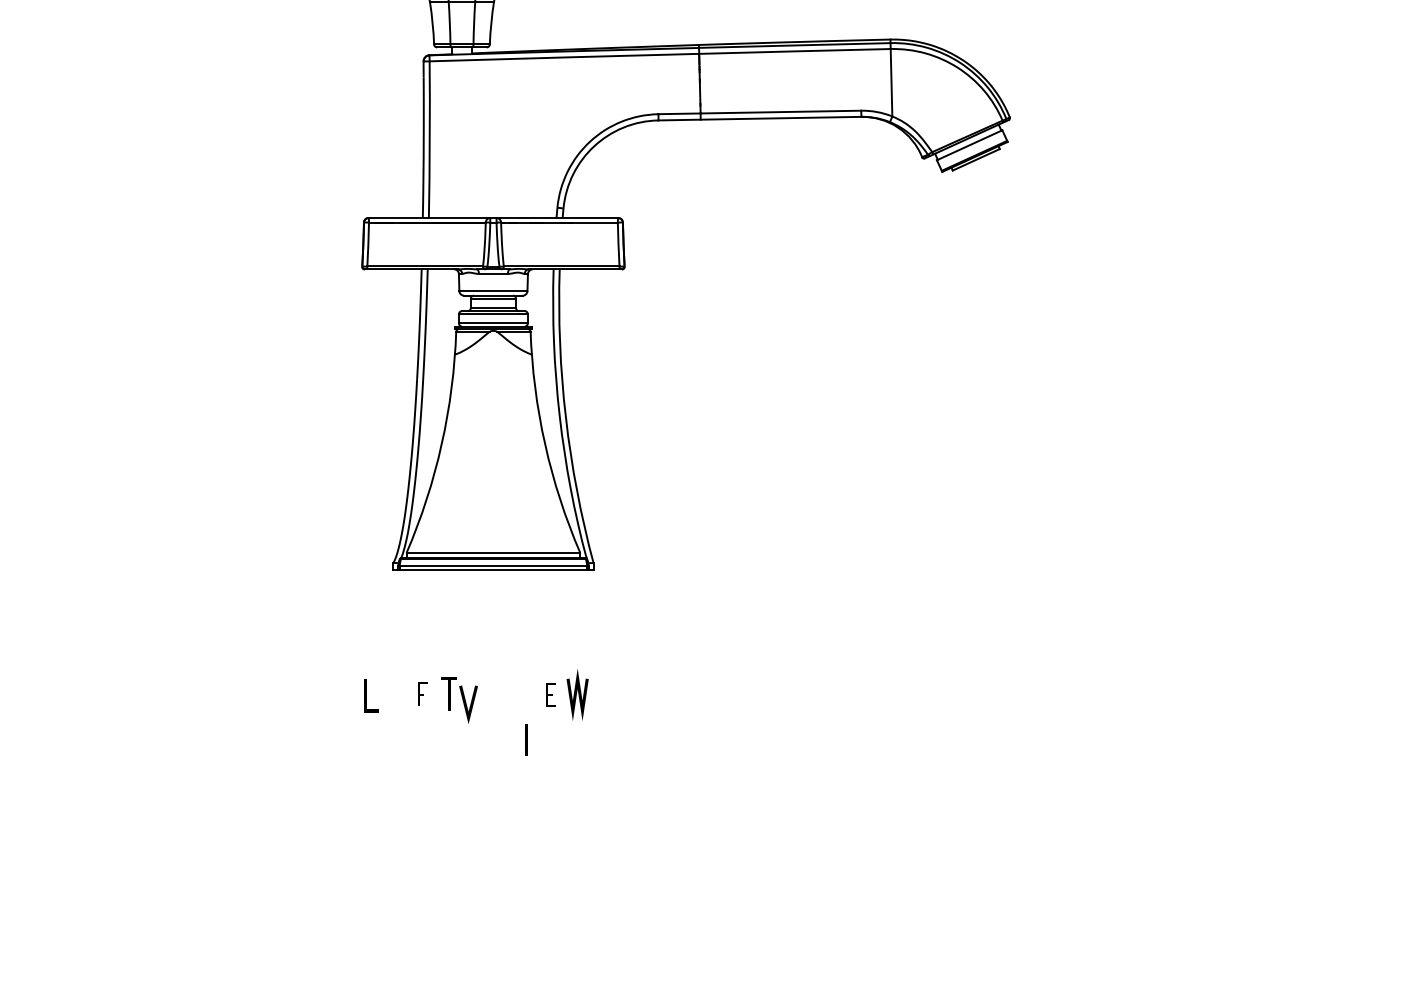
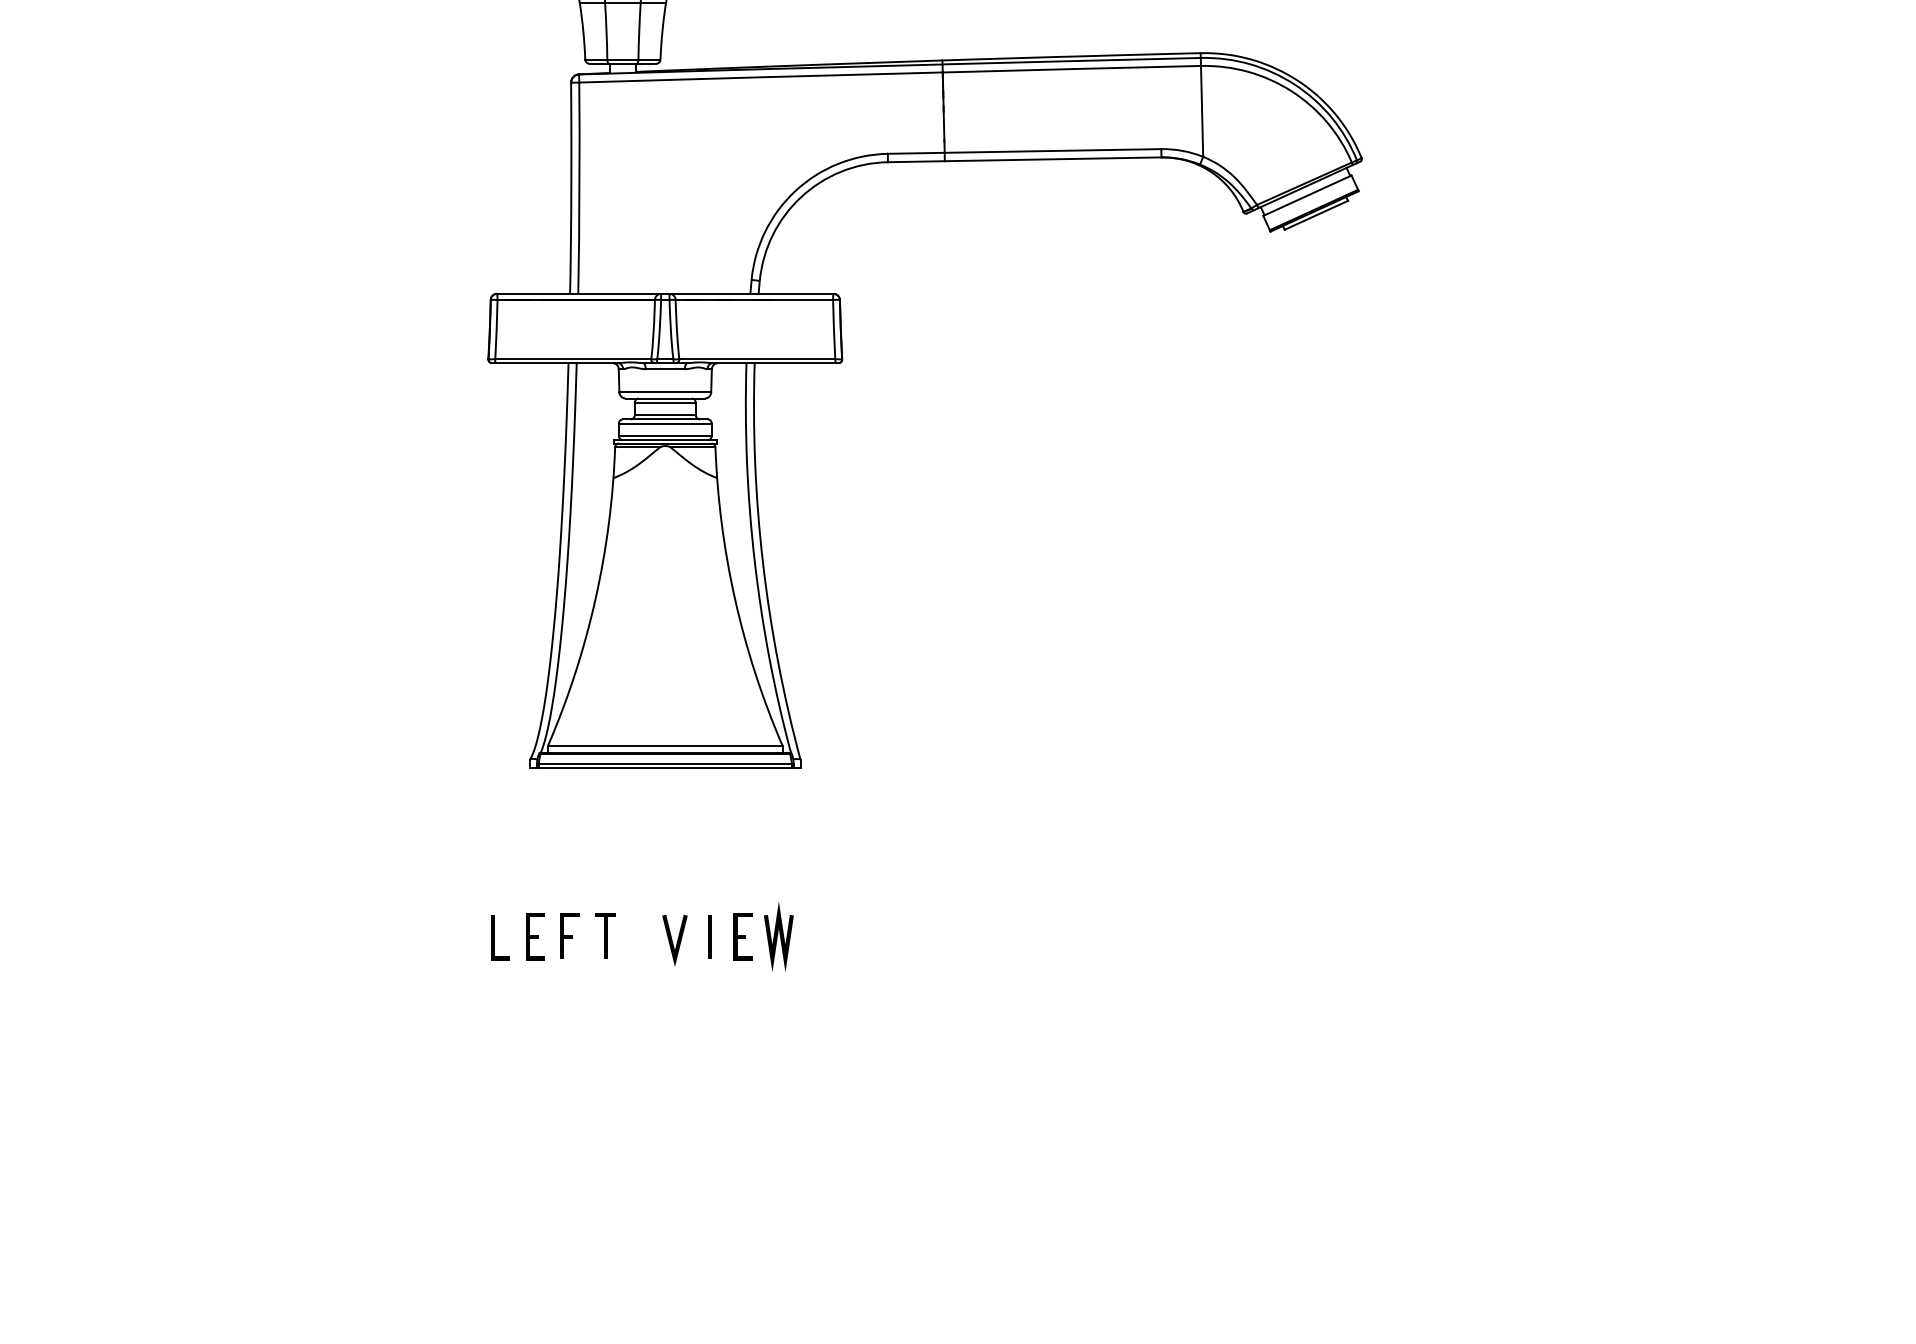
part: (422, 693) -> (569, 934), size x1.43
part: (396, 694) -> (534, 936), added
part: (550, 694) -> (742, 936), size x1.43
line: (466, 704) -> (672, 940), moved
line: (526, 739) -> (709, 936), moved

